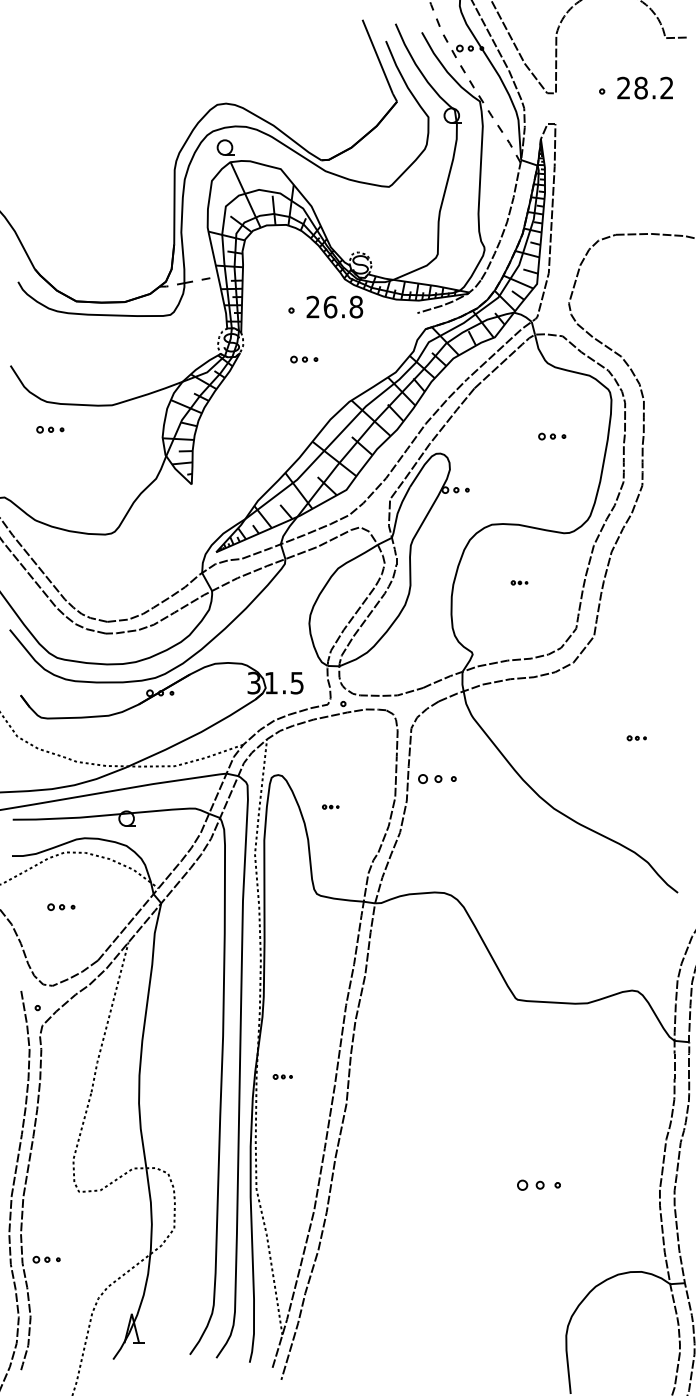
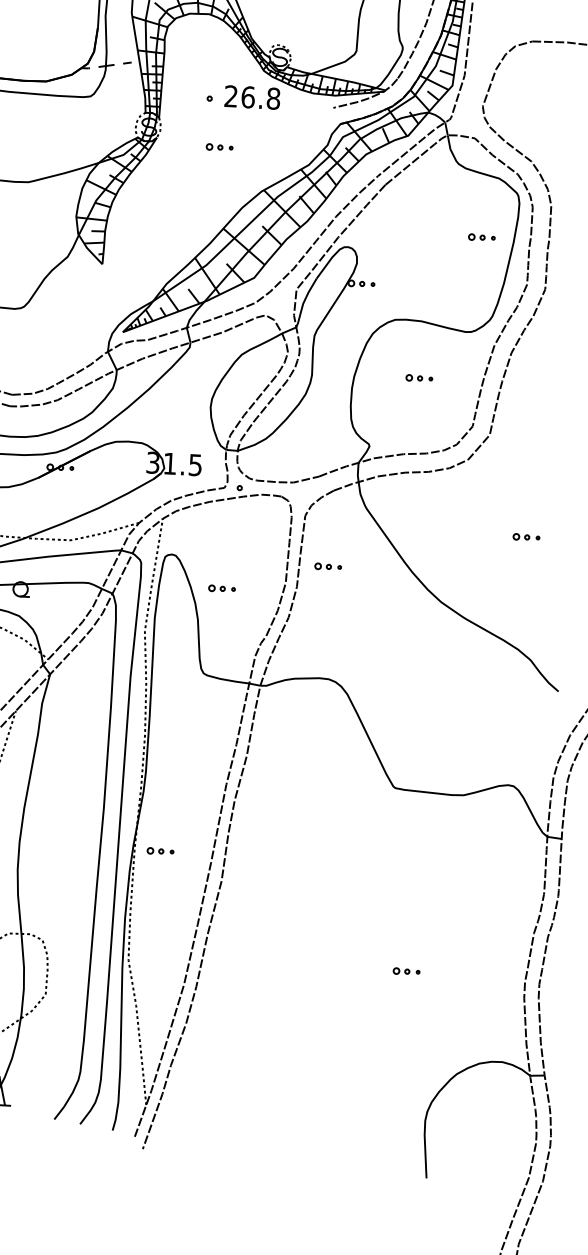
part: (552, 436) -> (482, 237), moved
part: (519, 582) -> (419, 378), size x1.67
part: (636, 738) -> (526, 537), size x1.43
part: (437, 778) -> (328, 566), size x0.71
part: (330, 806) -> (221, 588), size x1.67
part: (282, 1076) -> (160, 850), size x1.43
part: (539, 1185) -> (406, 971), size x0.62

